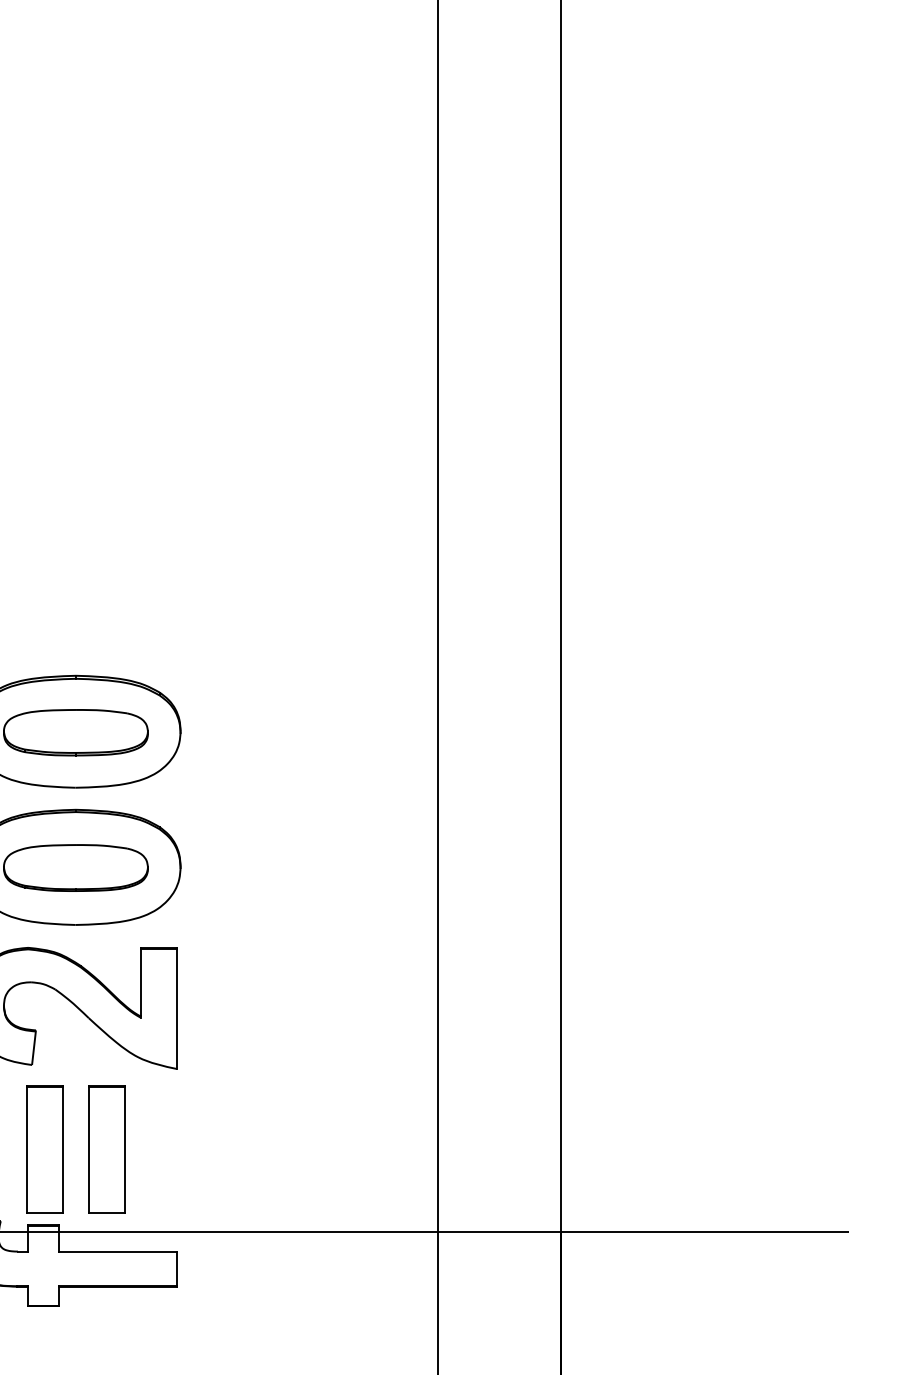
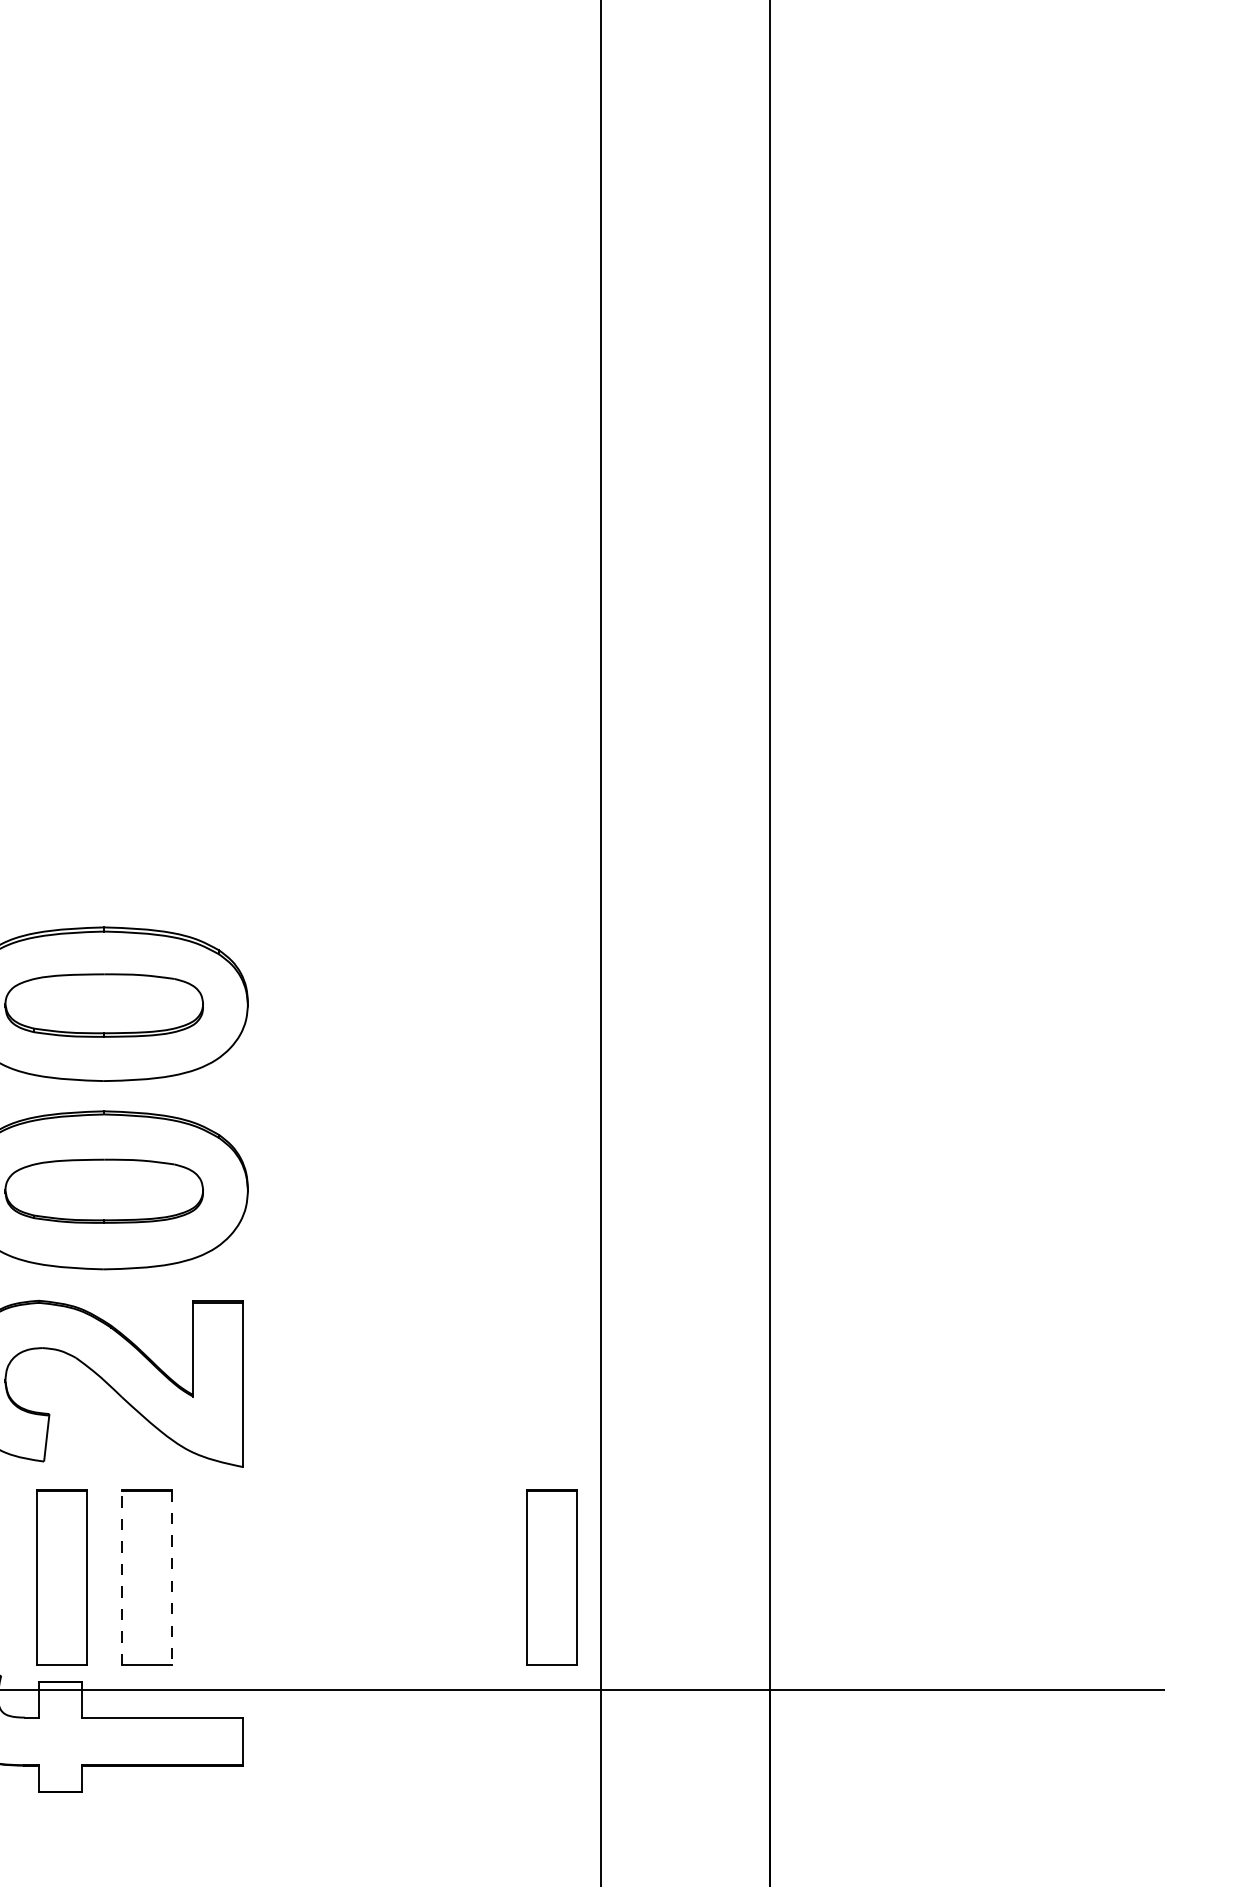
line: (89, 1149) -> (122, 1577), solid -> dashed
line: (125, 1149) -> (172, 1577), solid -> dashed
part: (401, 1149) -> (551, 1577), added

